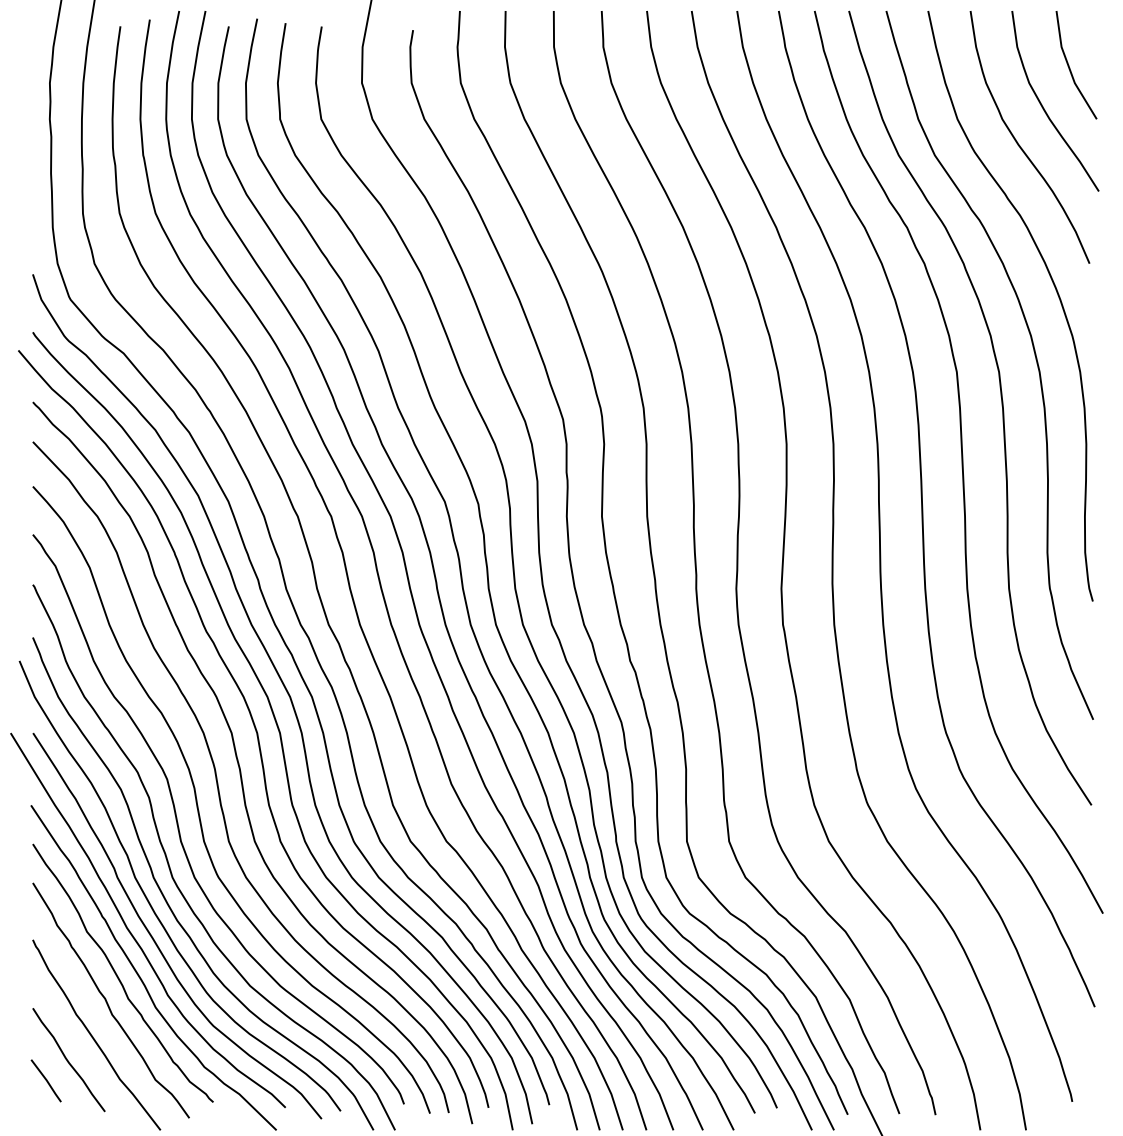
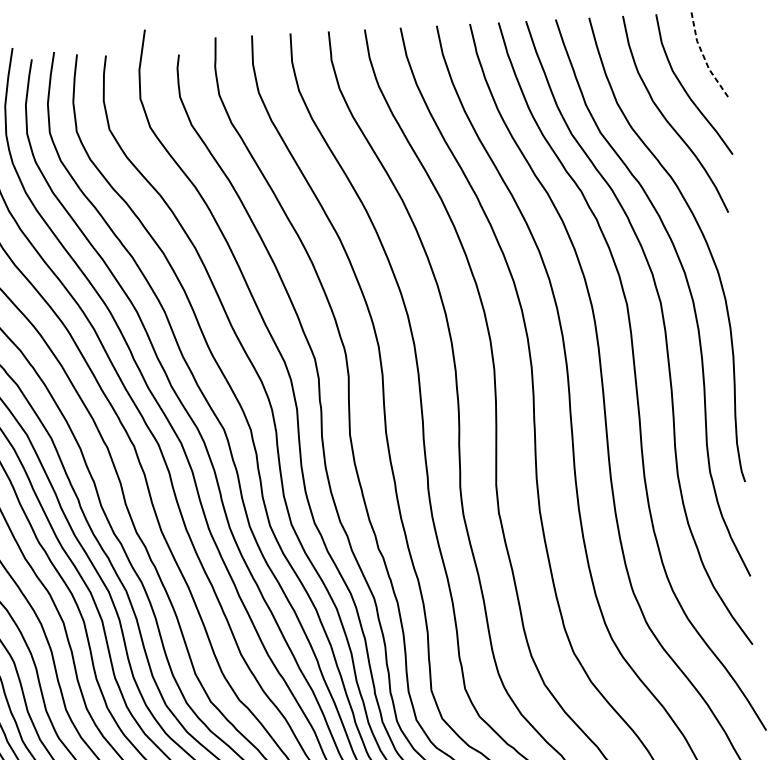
line: (1069, 68) -> (704, 57), solid -> dashed

